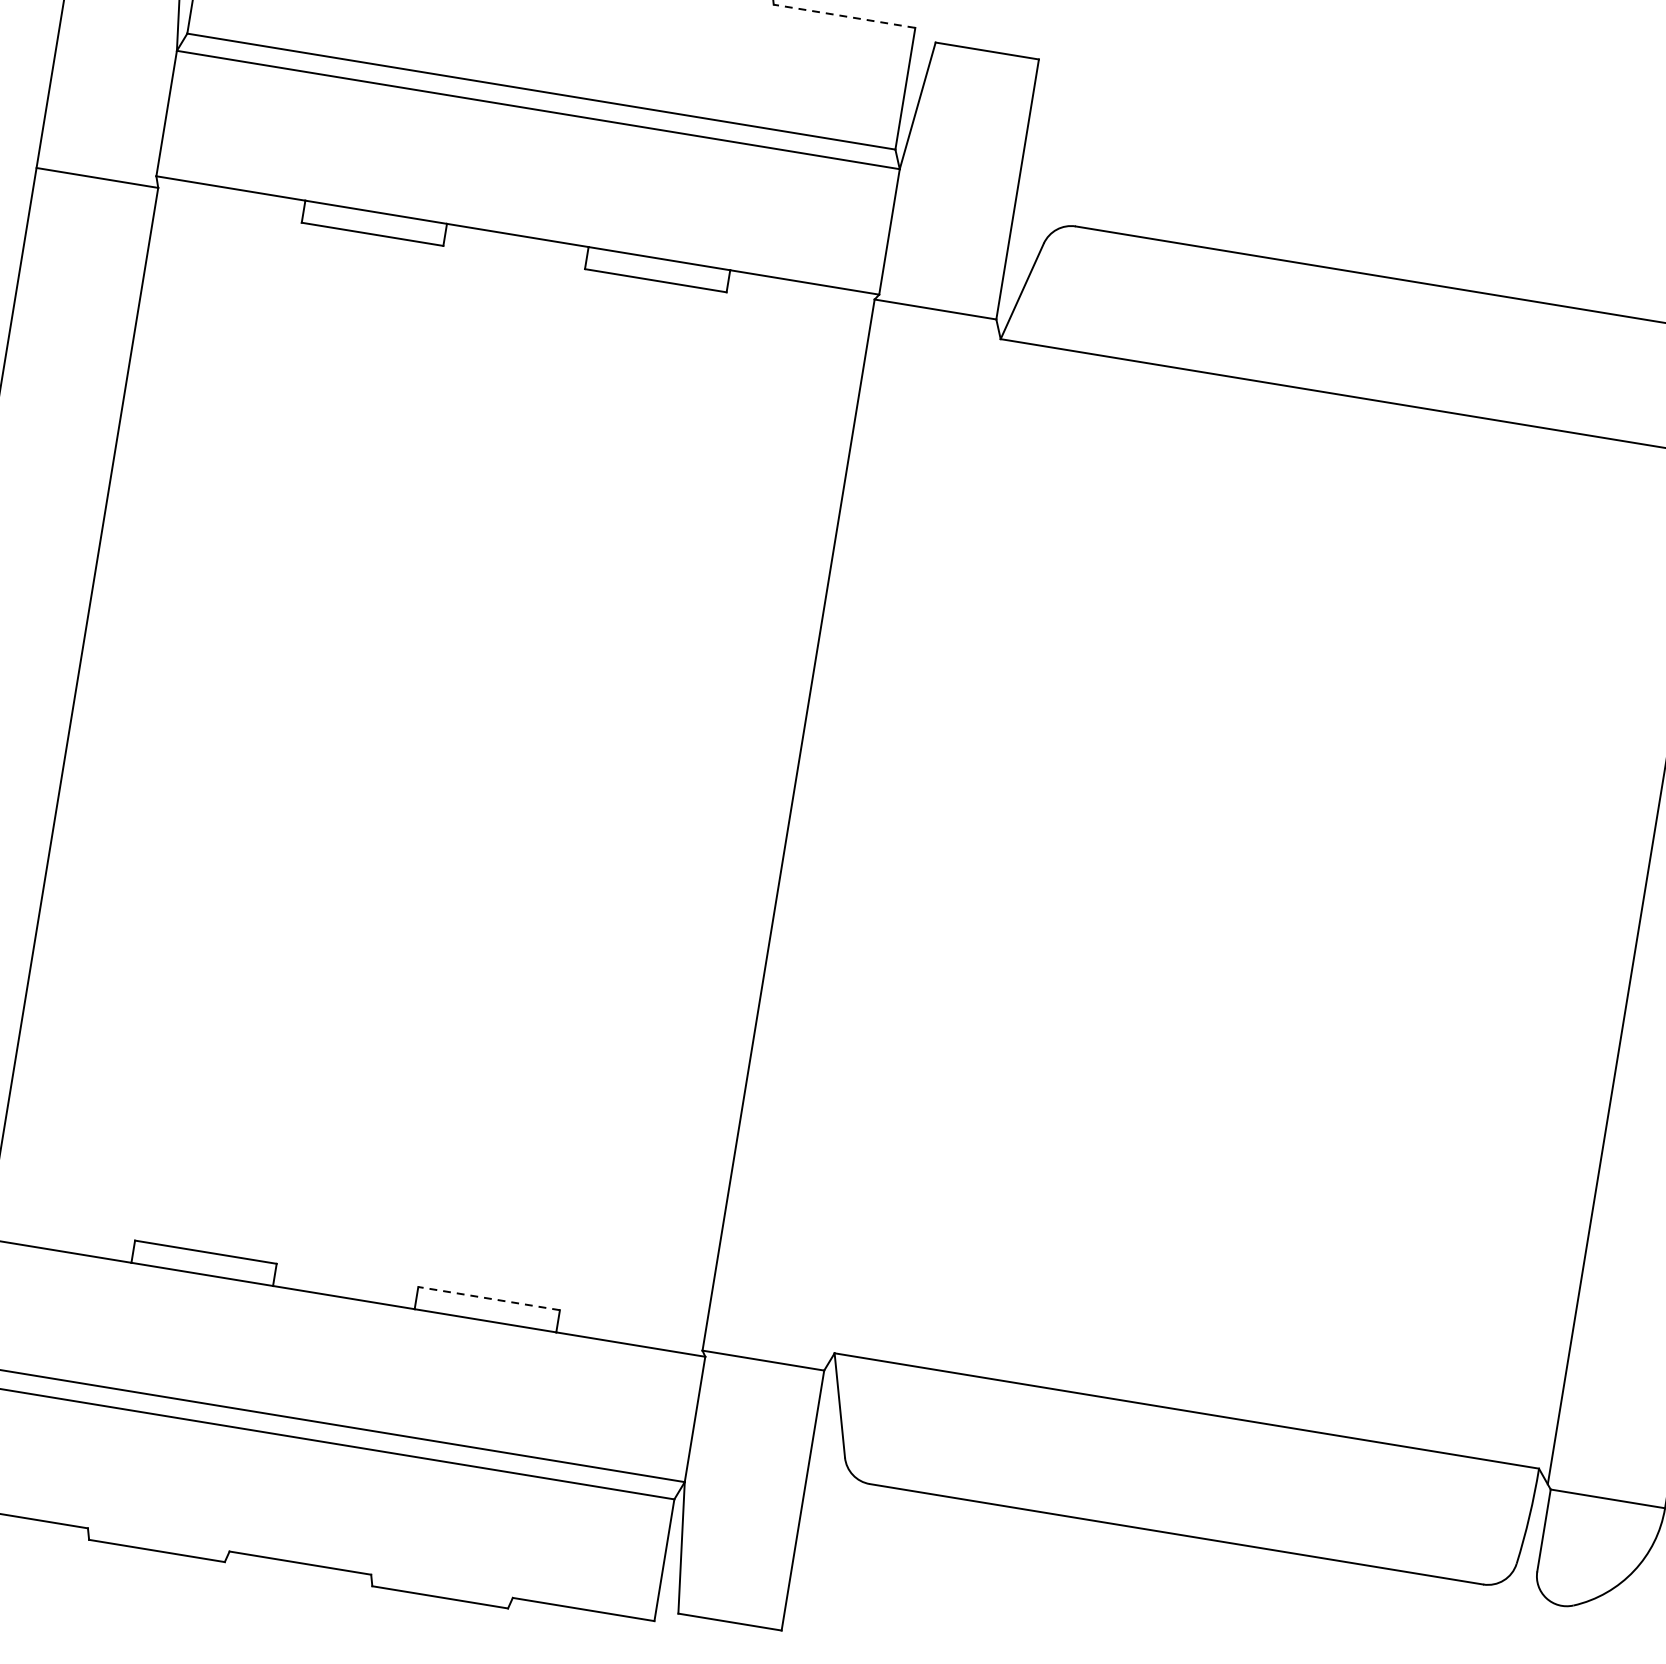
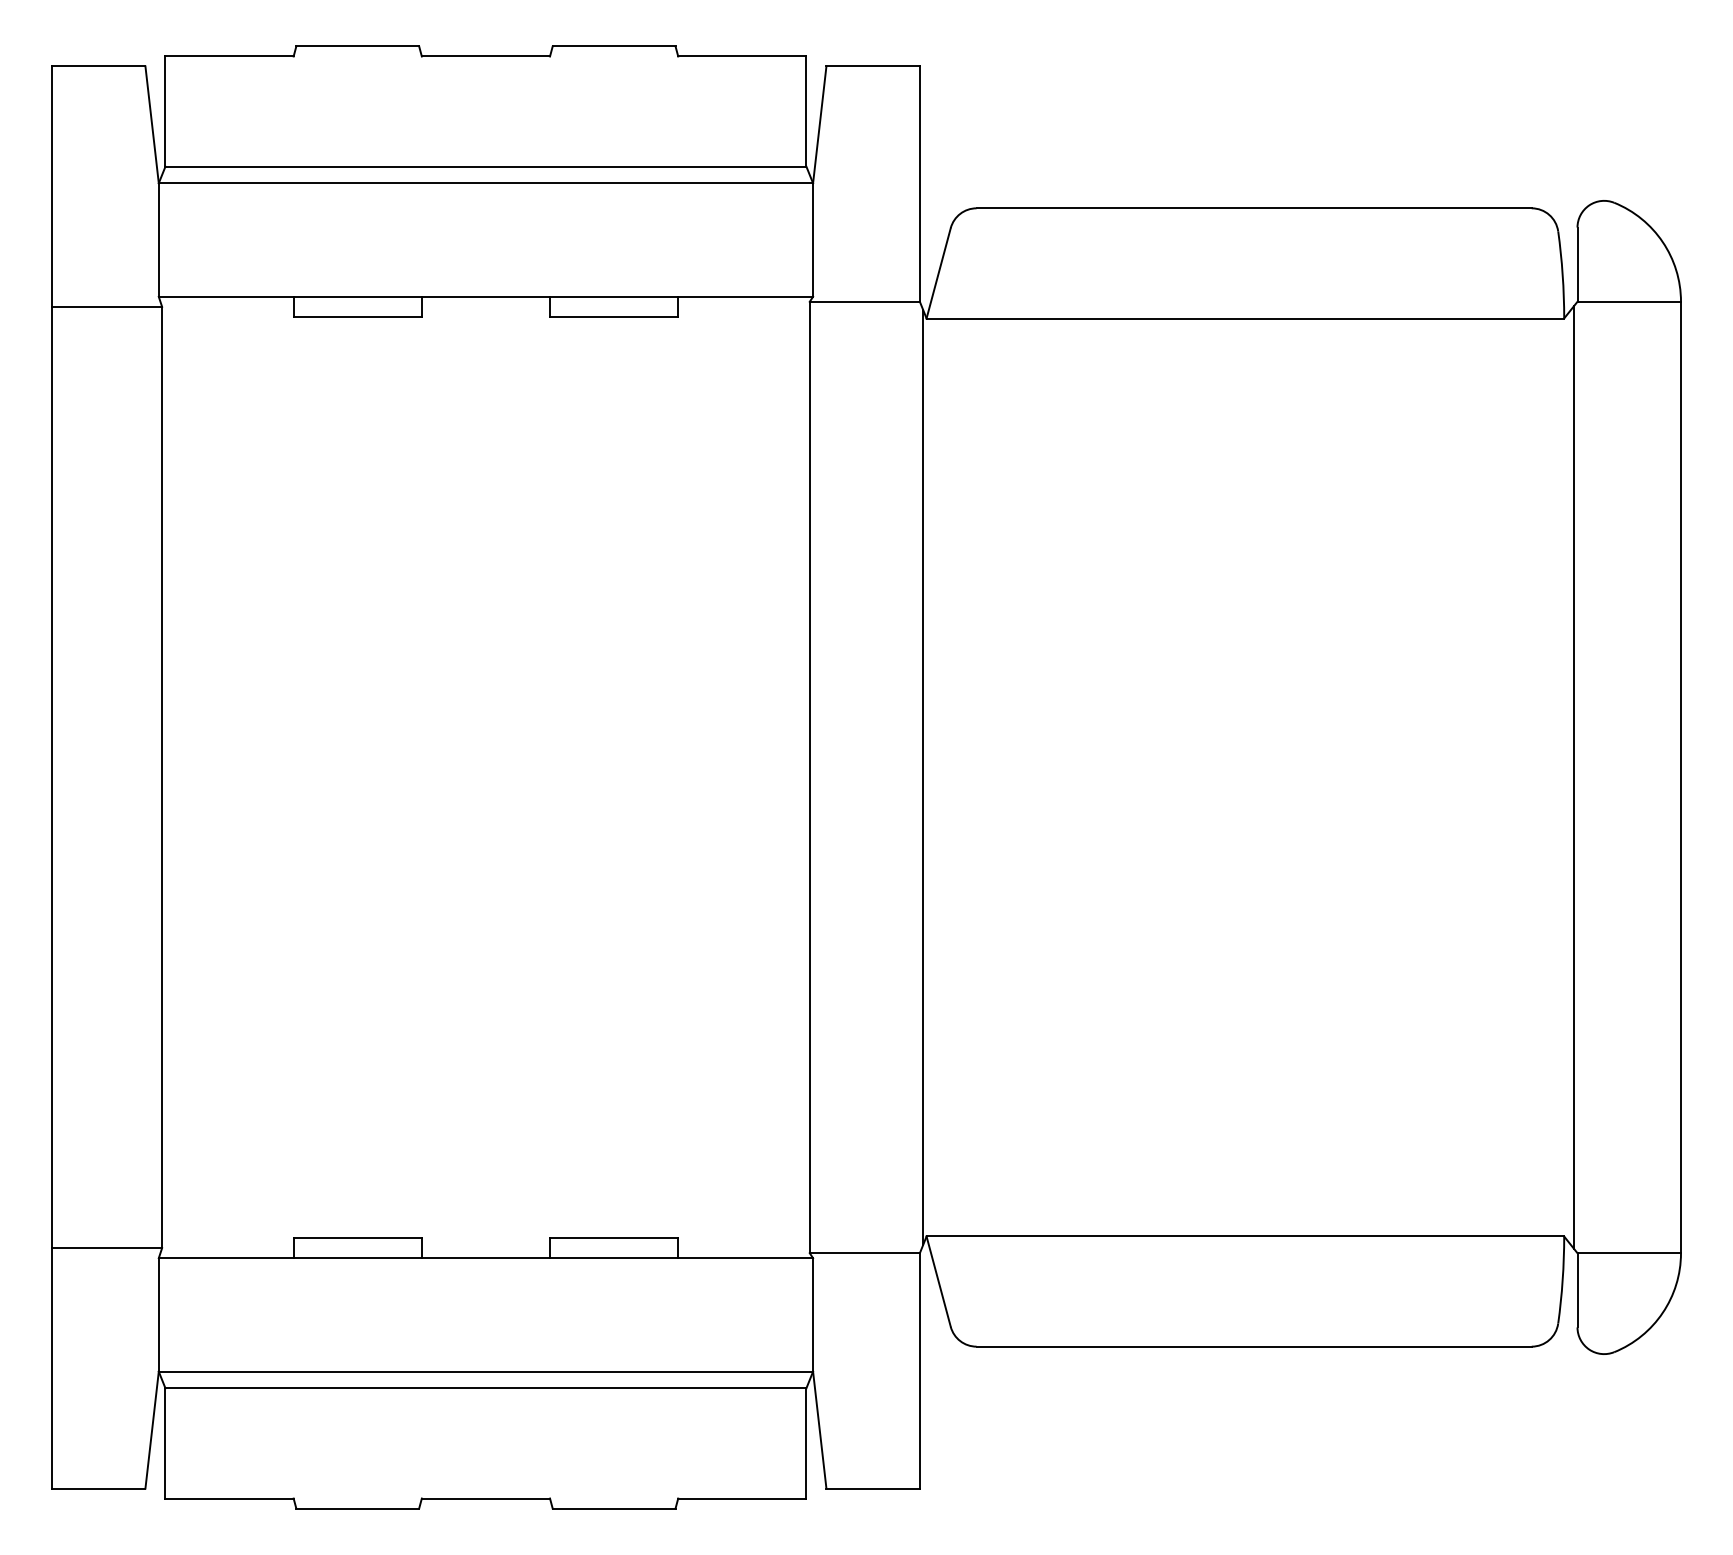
line: (843, 16) -> (741, 56), dashed -> solid
line: (914, 845) -> (923, 777), added
line: (488, 1298) -> (613, 1238), dashed -> solid

